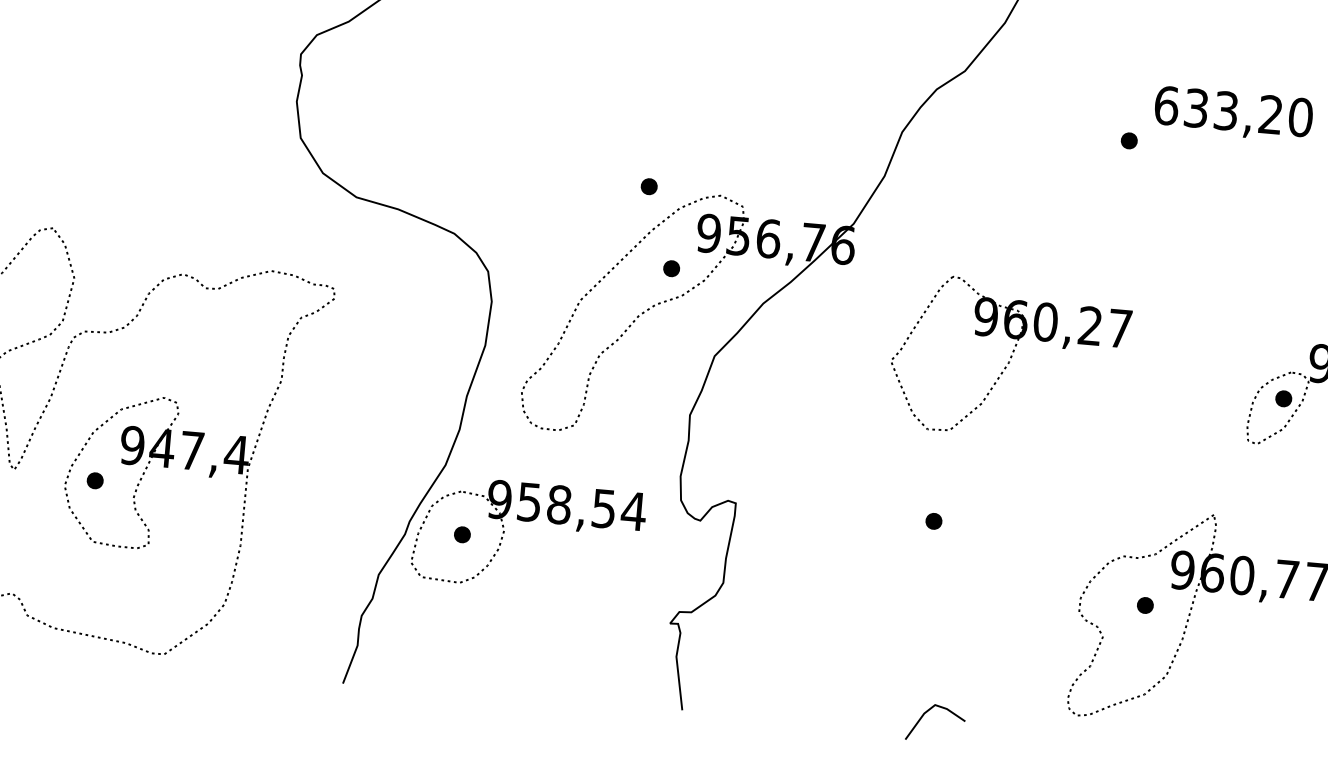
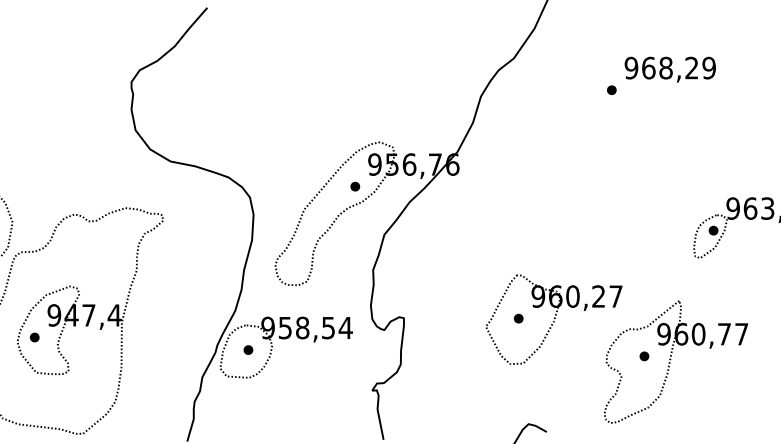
text: (1232, 110) -> (669, 67), 633,20 -> 968,29
part: (649, 186) -> (338, 140), removed
part: (1008, 358) -> (553, 319), moved

